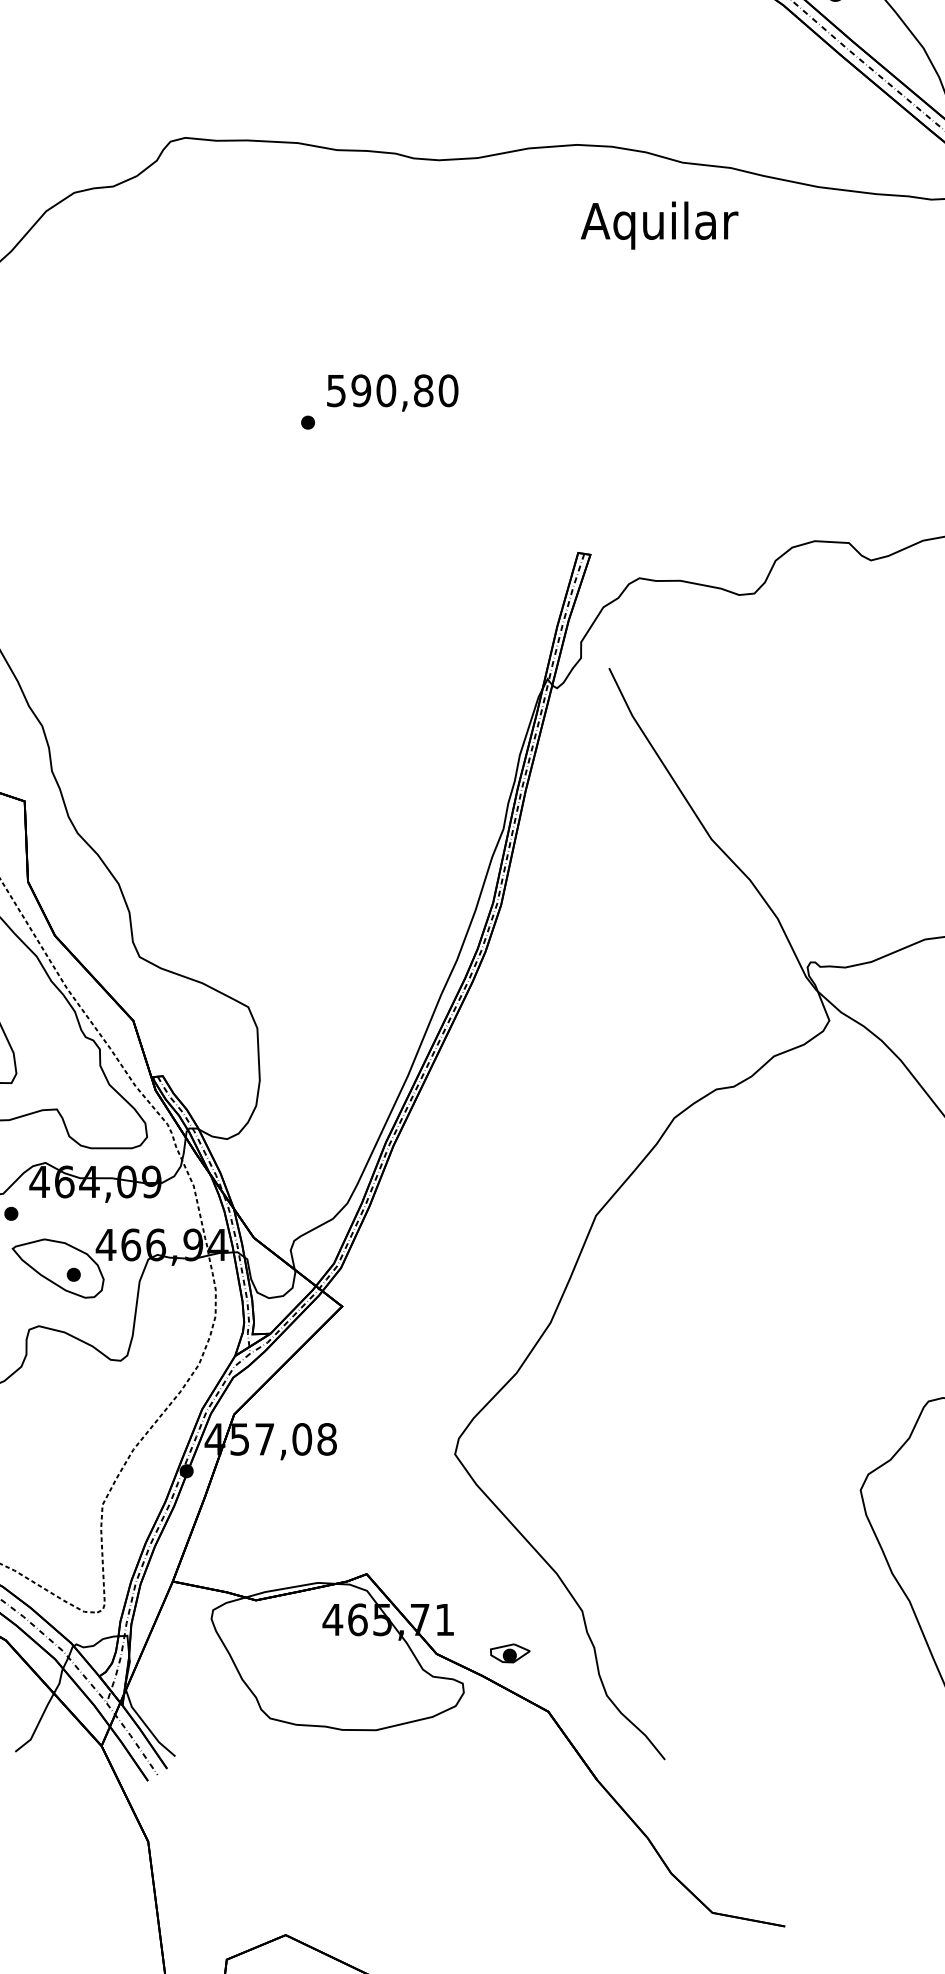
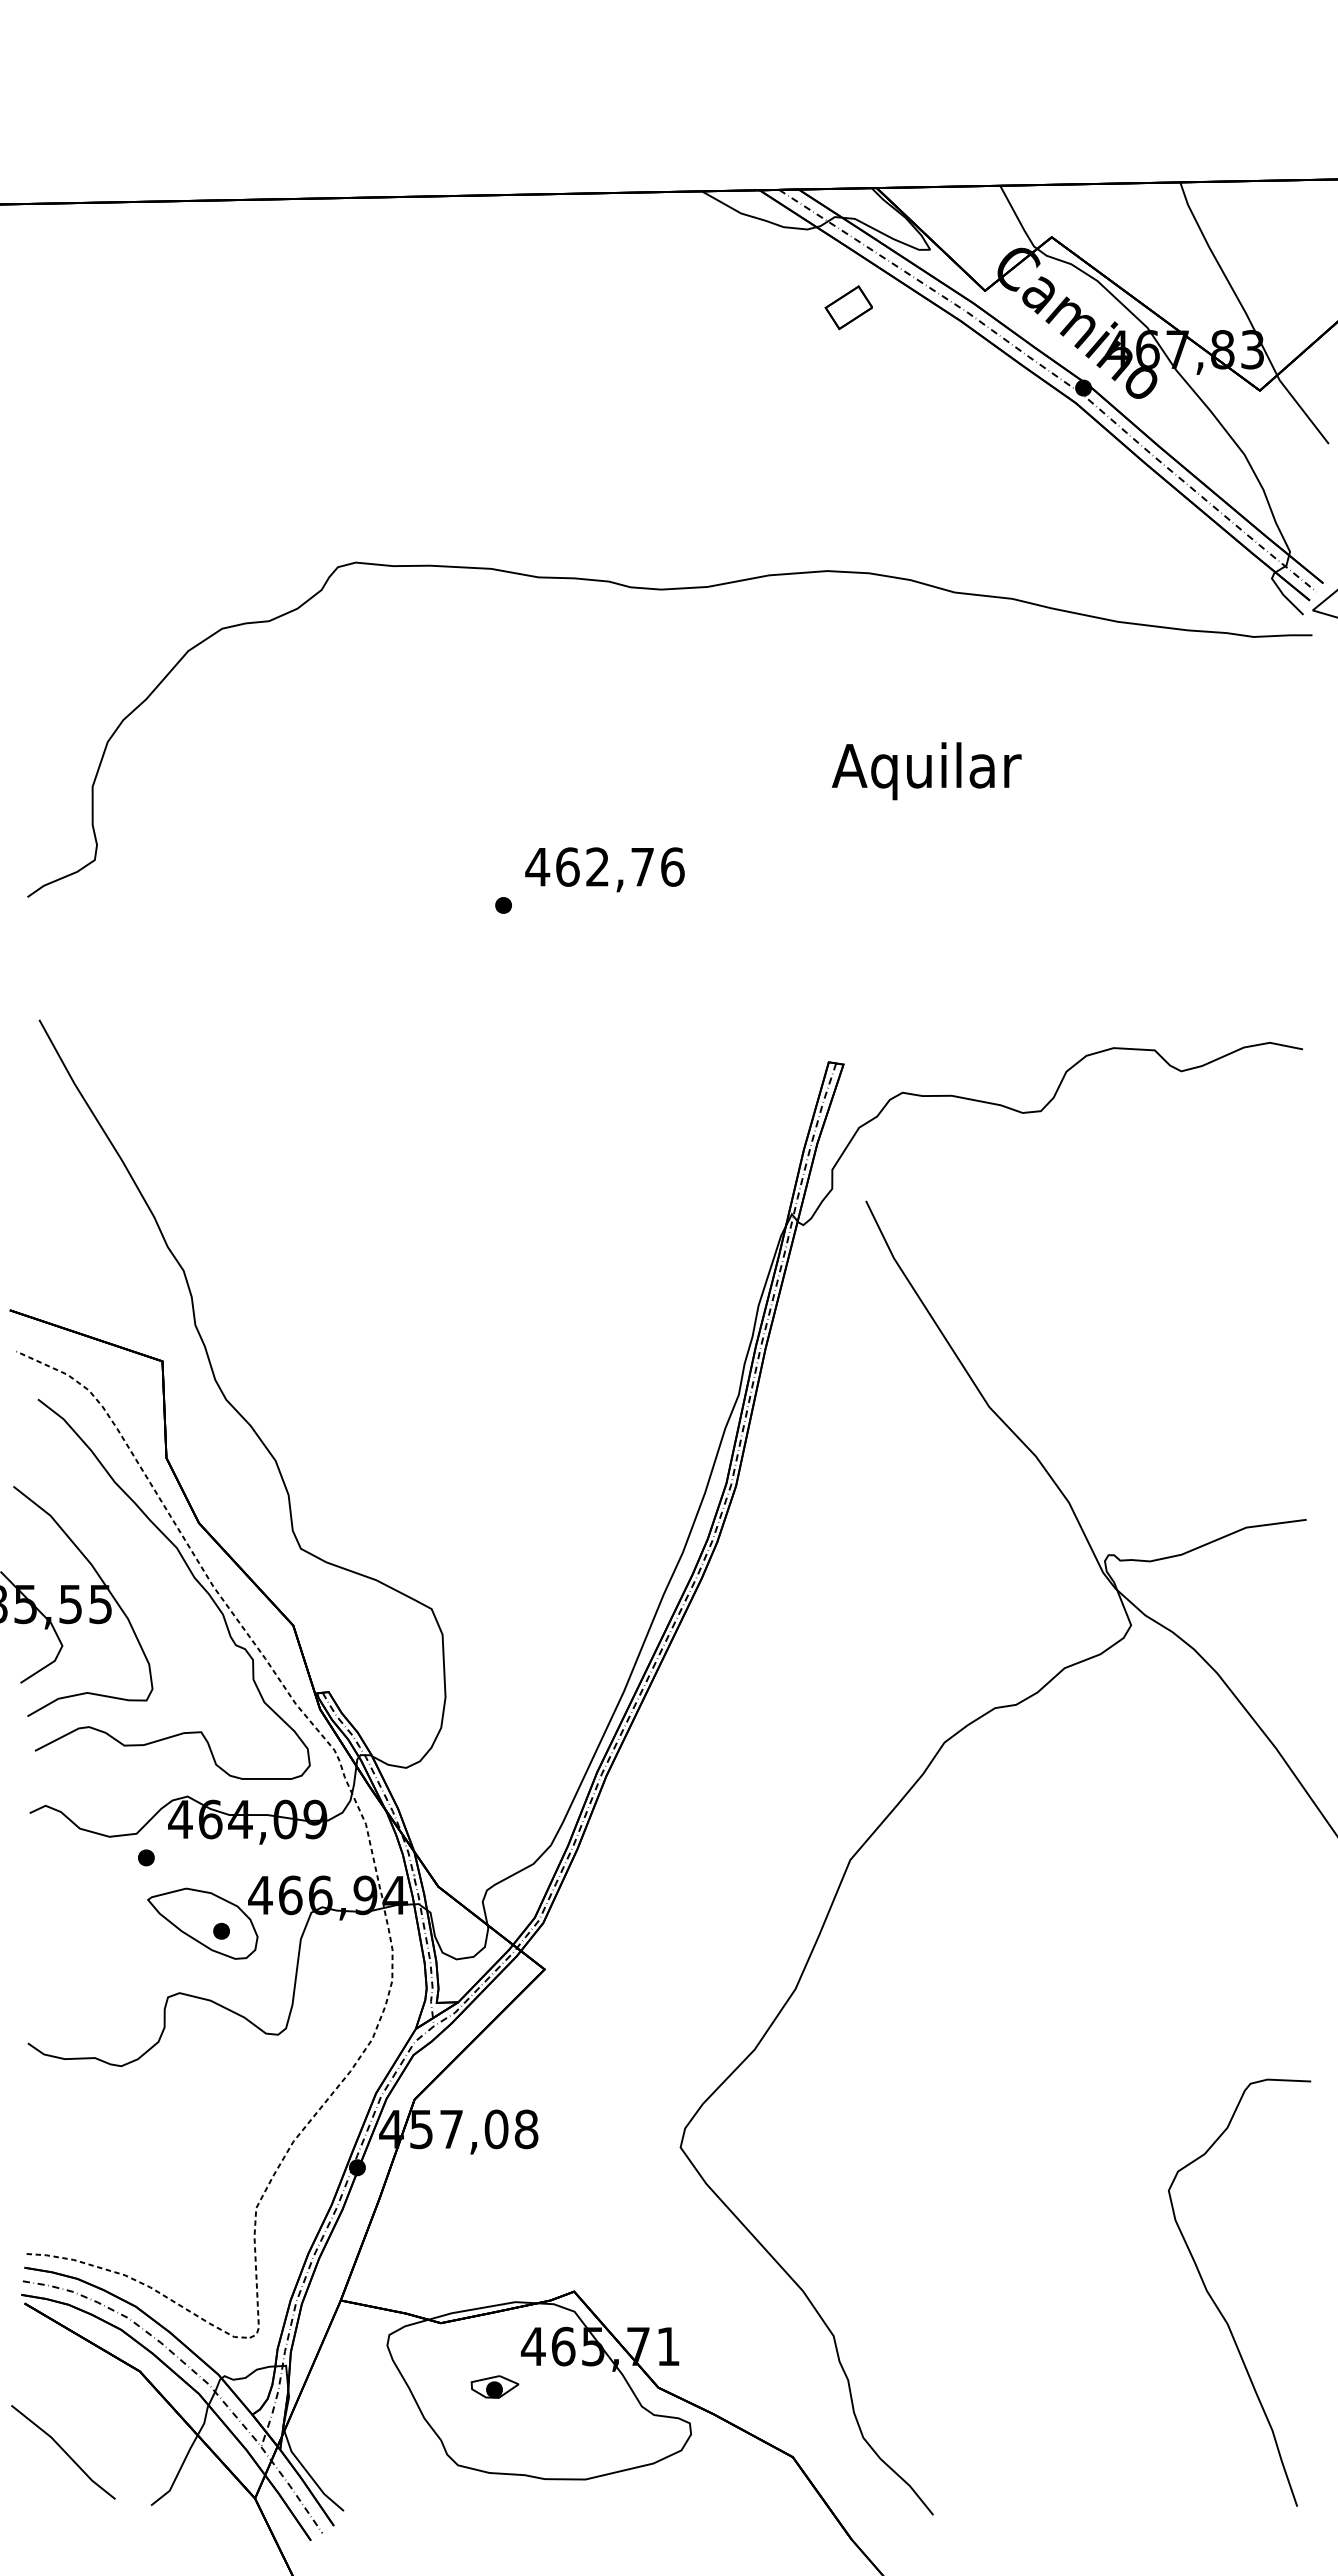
text: (659, 225) -> (926, 771), moved
text: (391, 390) -> (604, 866), 590,80 -> 462,76
part: (509, 1652) -> (494, 2386), moved

